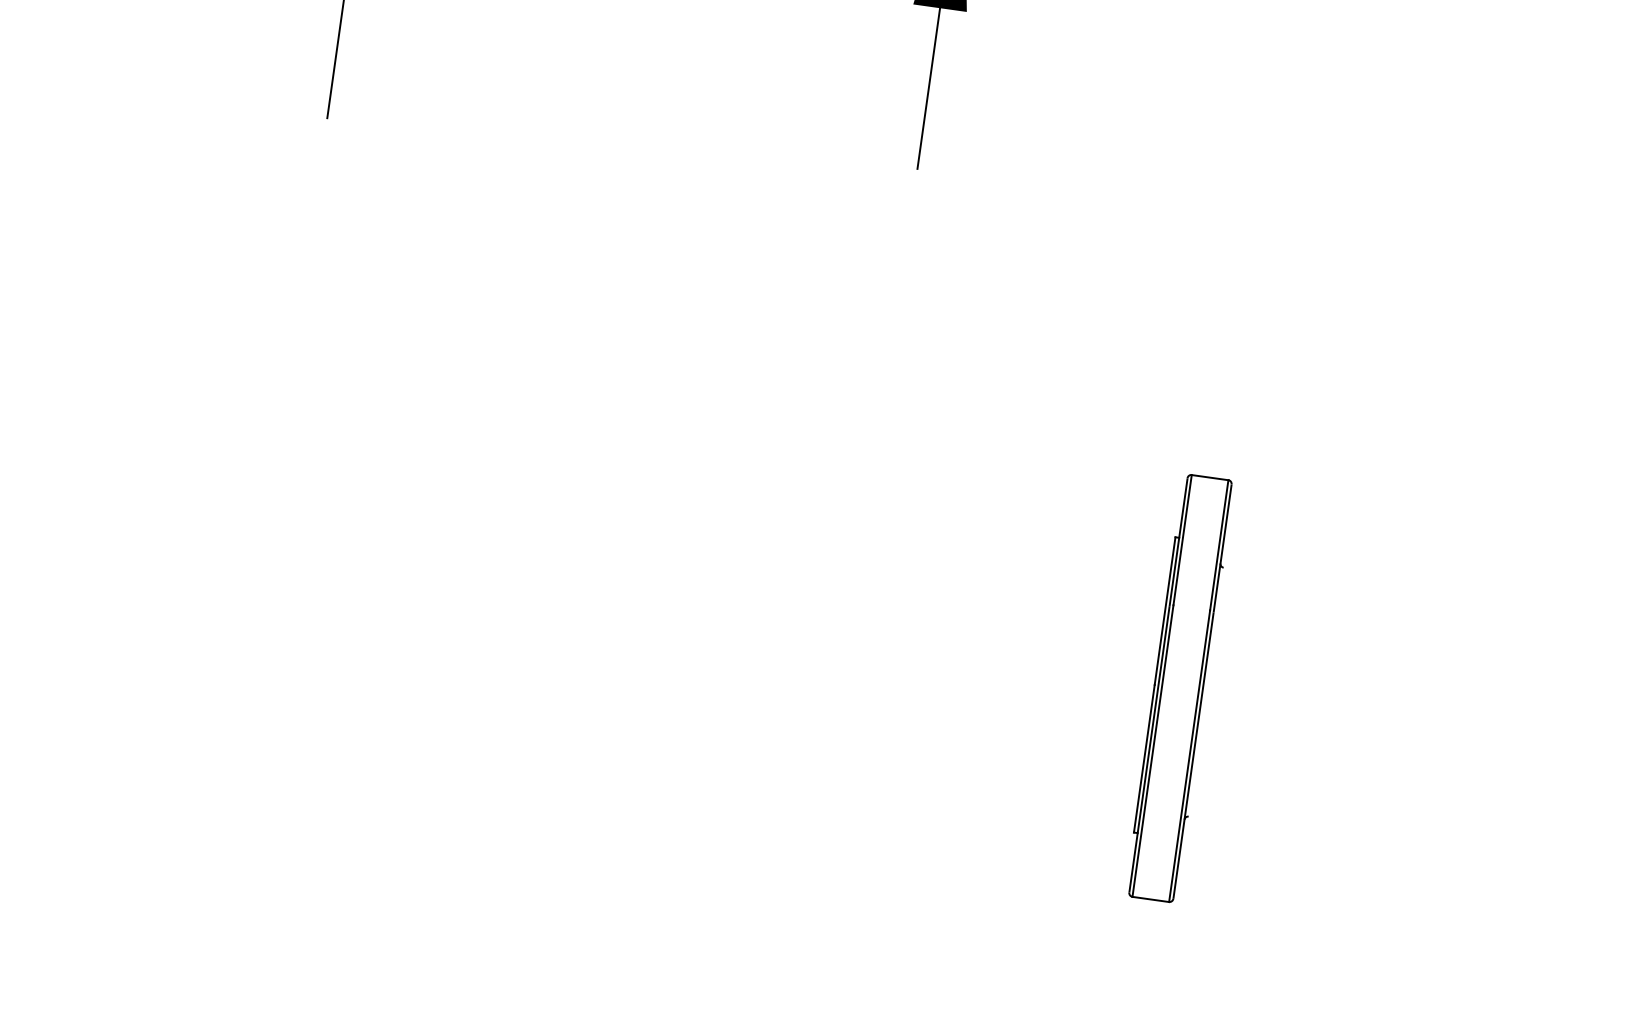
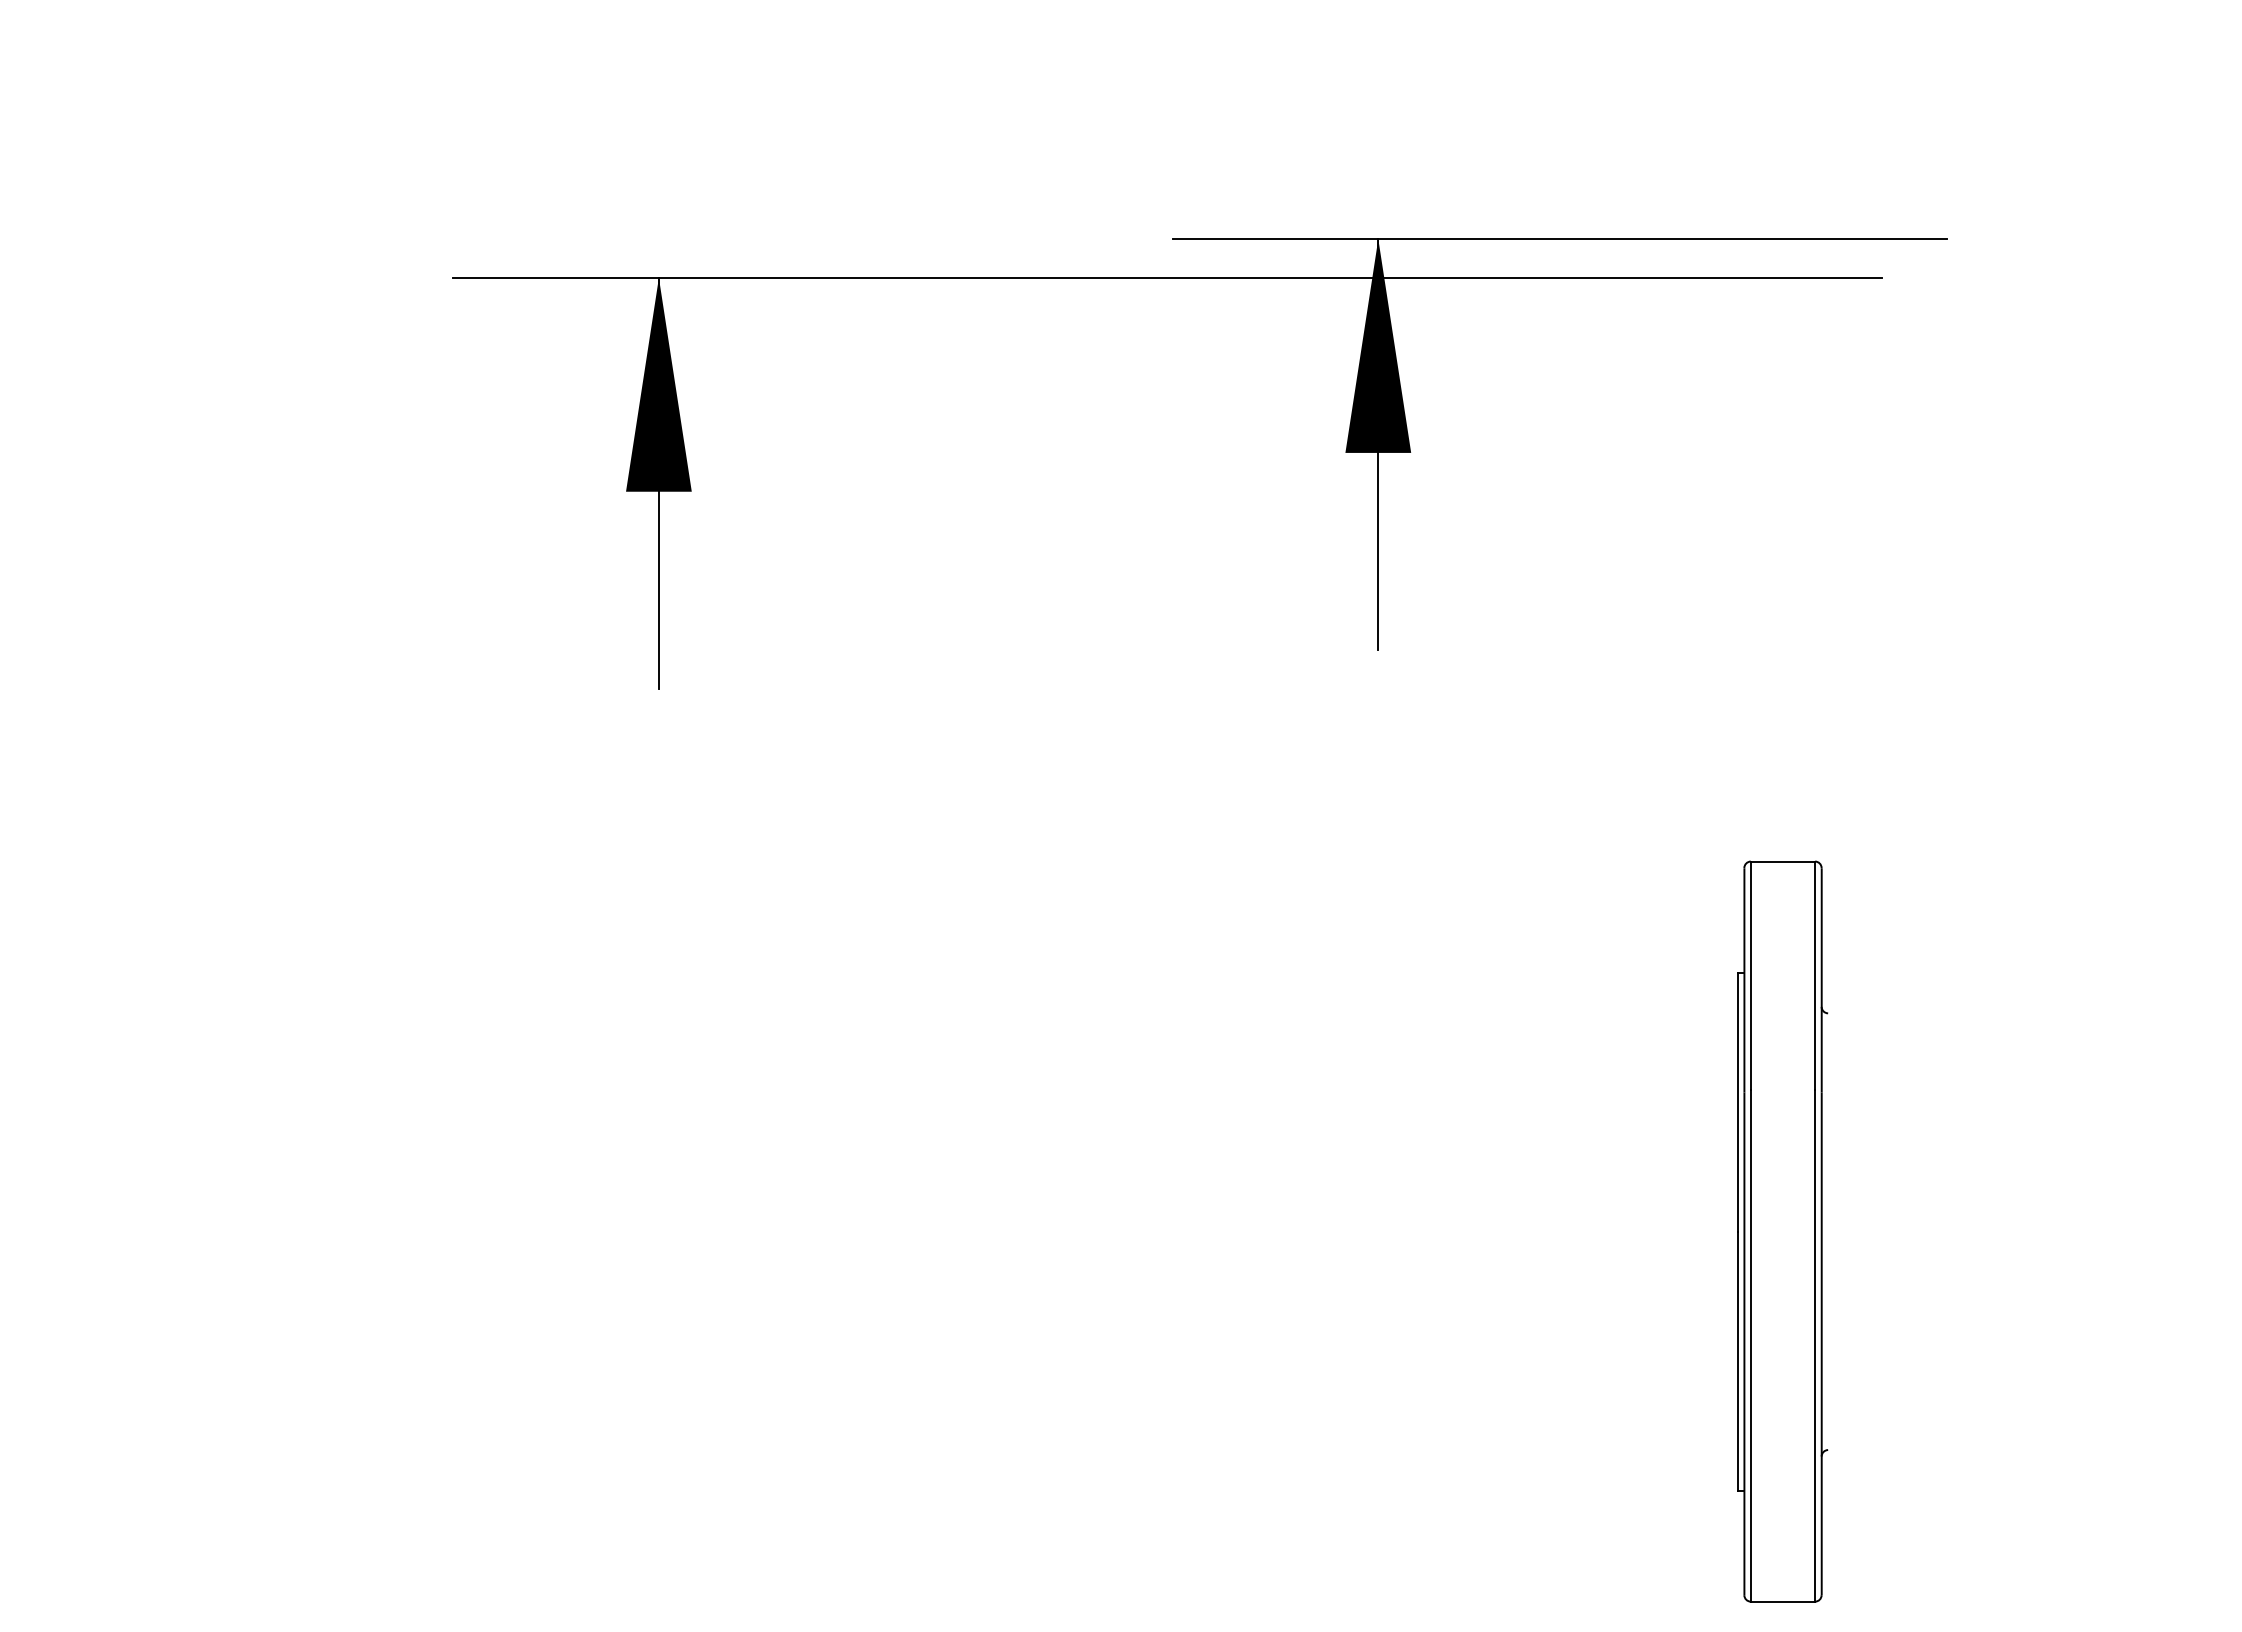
part: (1180, 688) -> (1782, 1231), size x1.43

